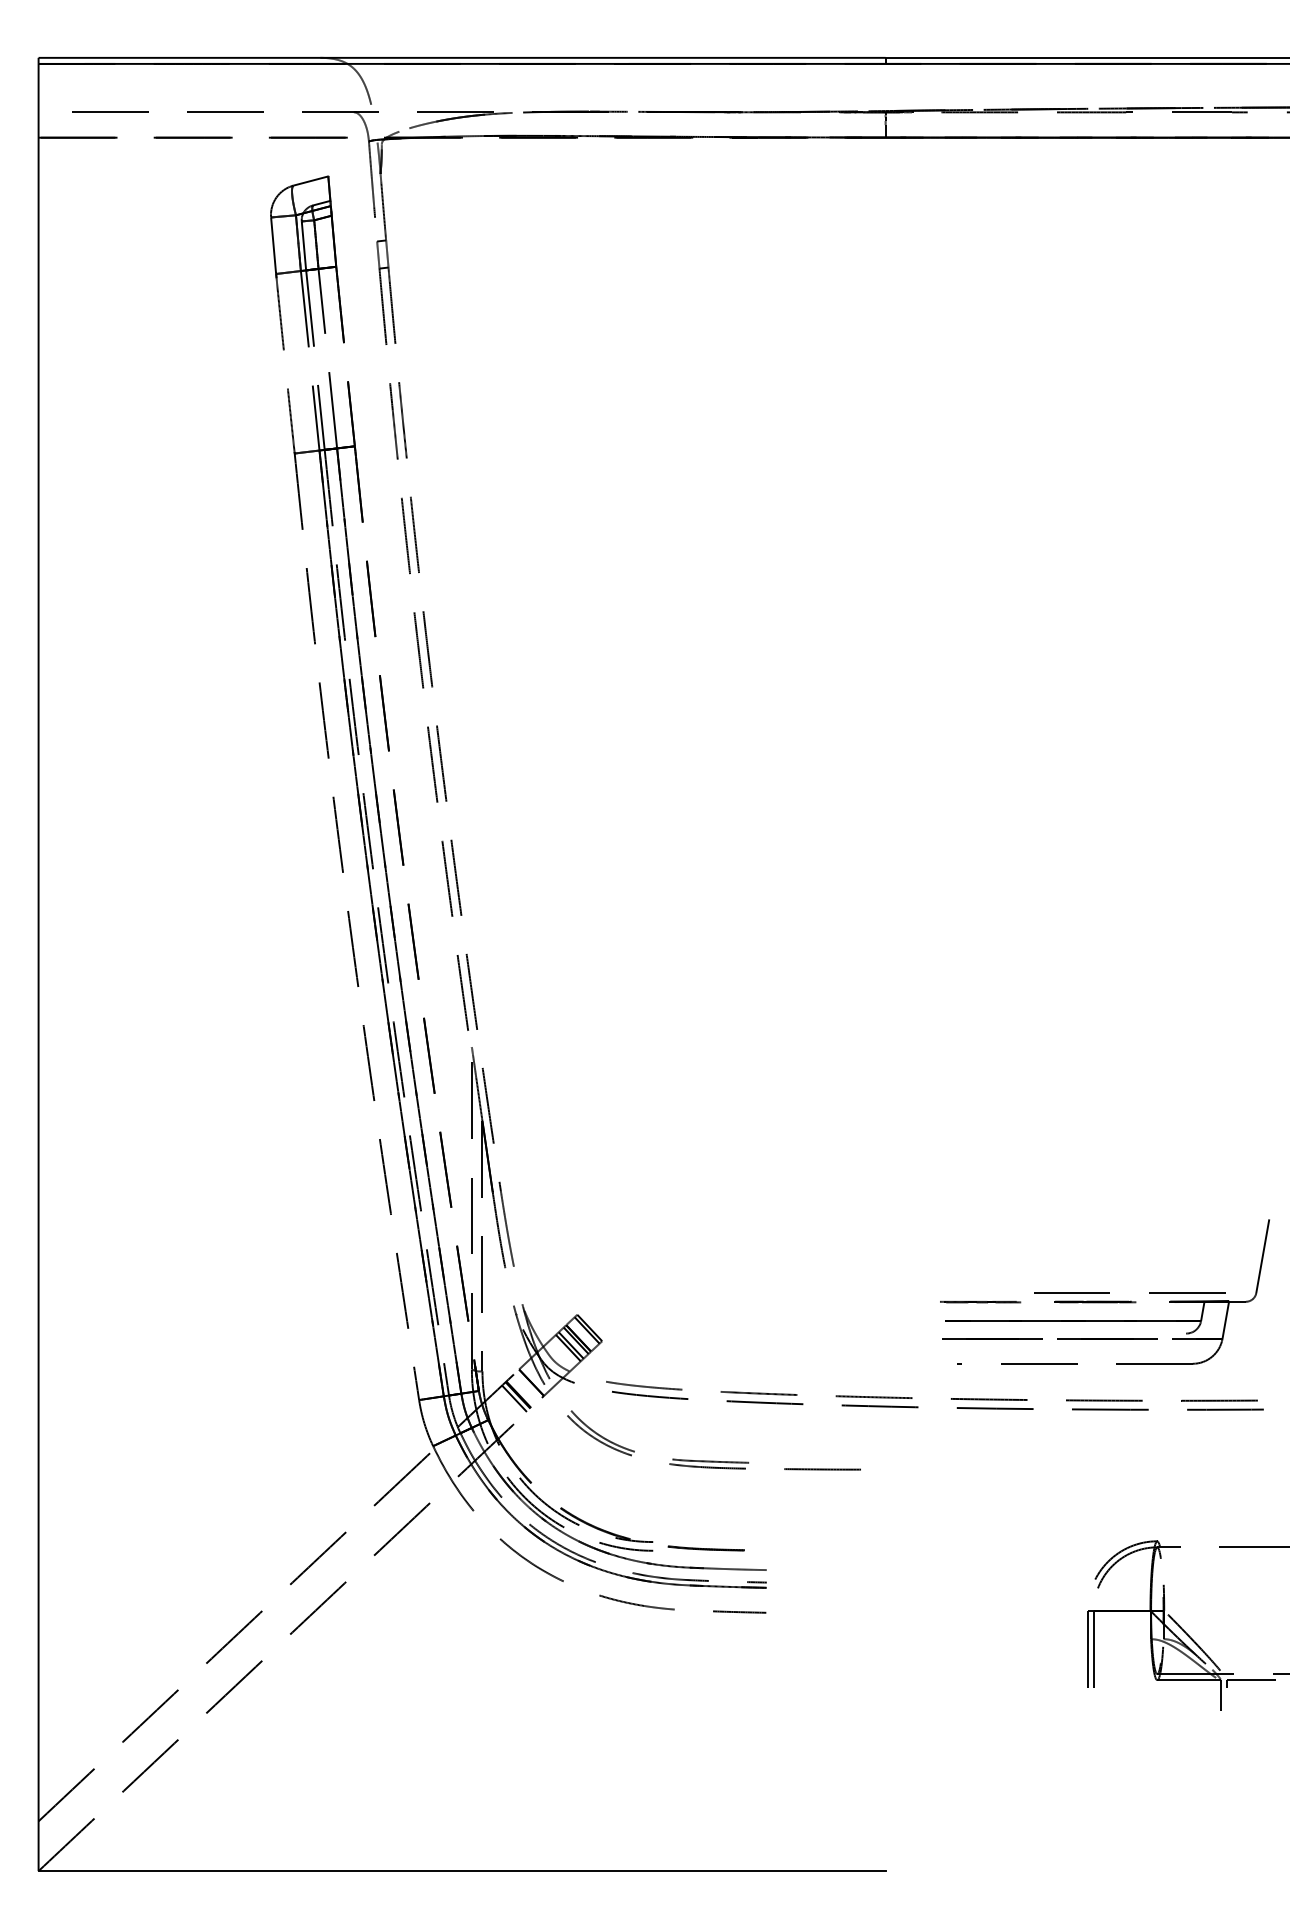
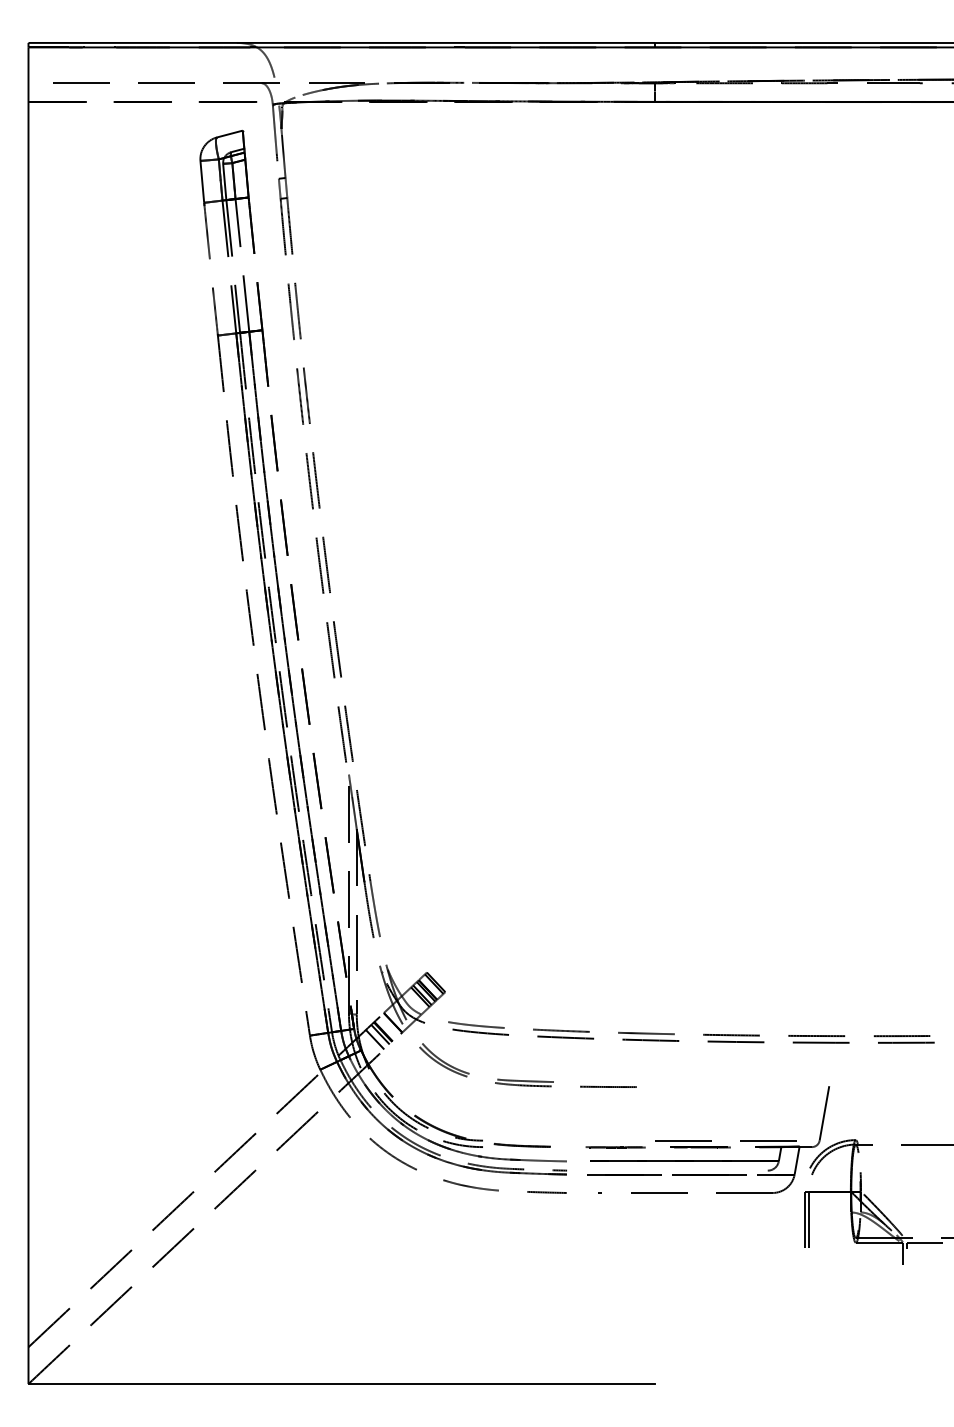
part: (1104, 1291) -> (707, 1139), moved
line: (506, 1405) -> (374, 1039), added

